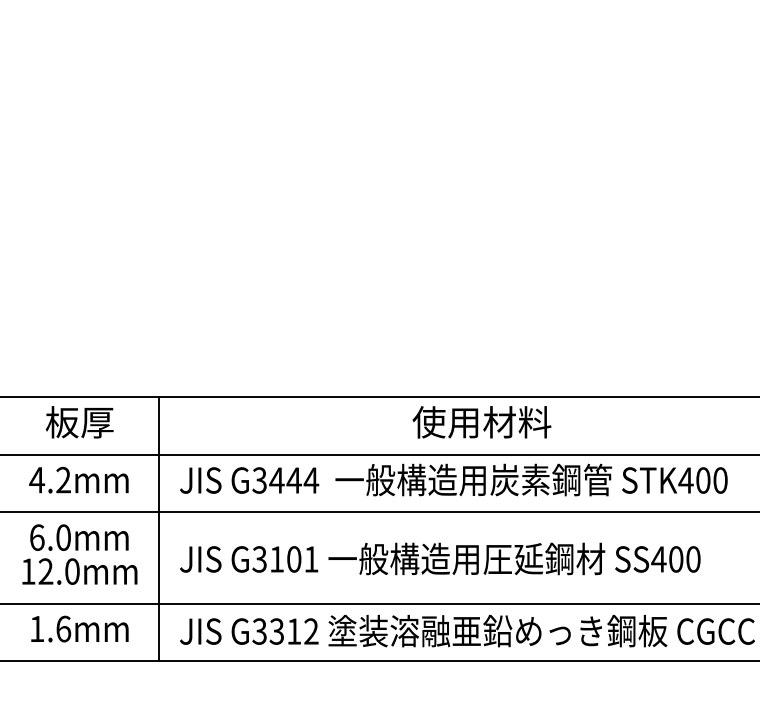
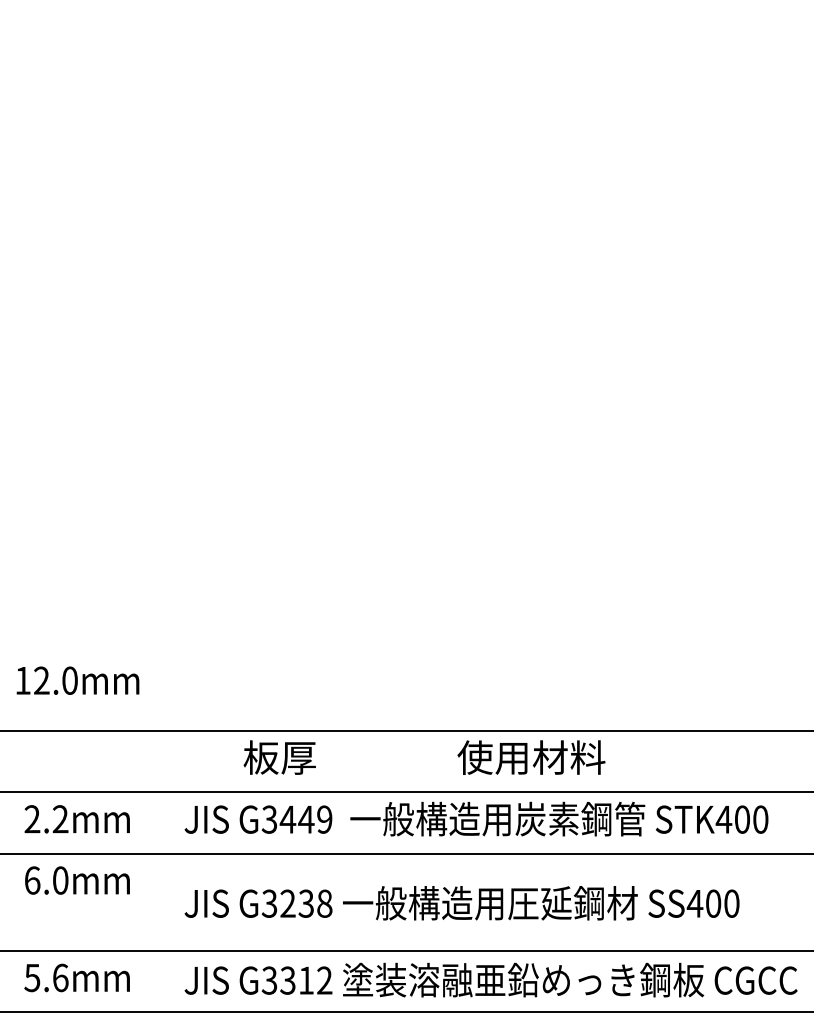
text: (79, 422) -> (279, 757), moved
text: (481, 422) -> (531, 757), moved
text: (36, 480) -> (31, 819), 4.2mm -> 2.2mm
text: (311, 480) -> (324, 819), G3444 -> G3449
line: (159, 529) -> (162, 871), removed
text: (294, 559) -> (306, 903), G3101 -> G3238
text: (79, 571) -> (77, 680), moved
text: (37, 629) -> (32, 978), 1.6mm -> 5.6mm

